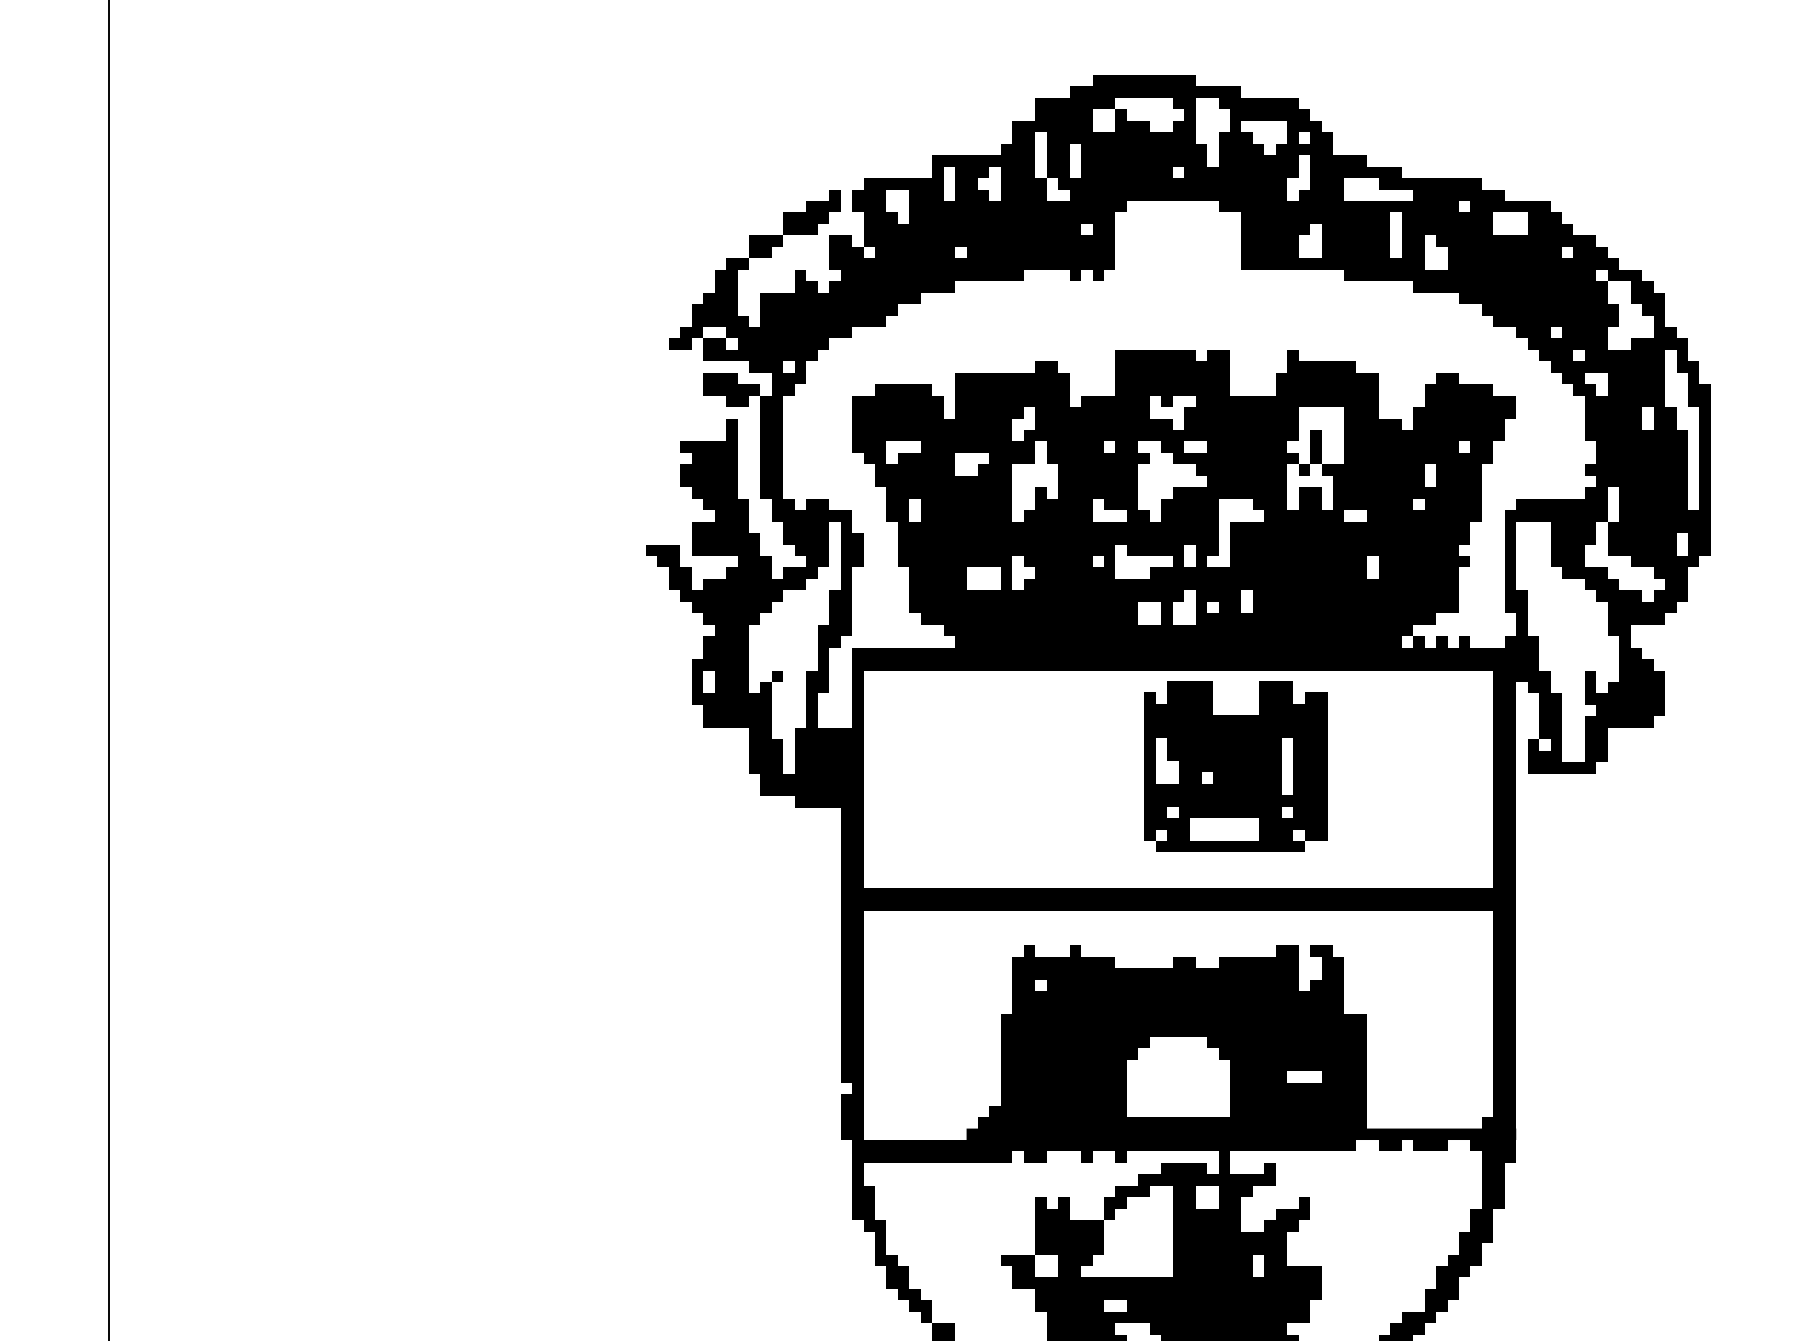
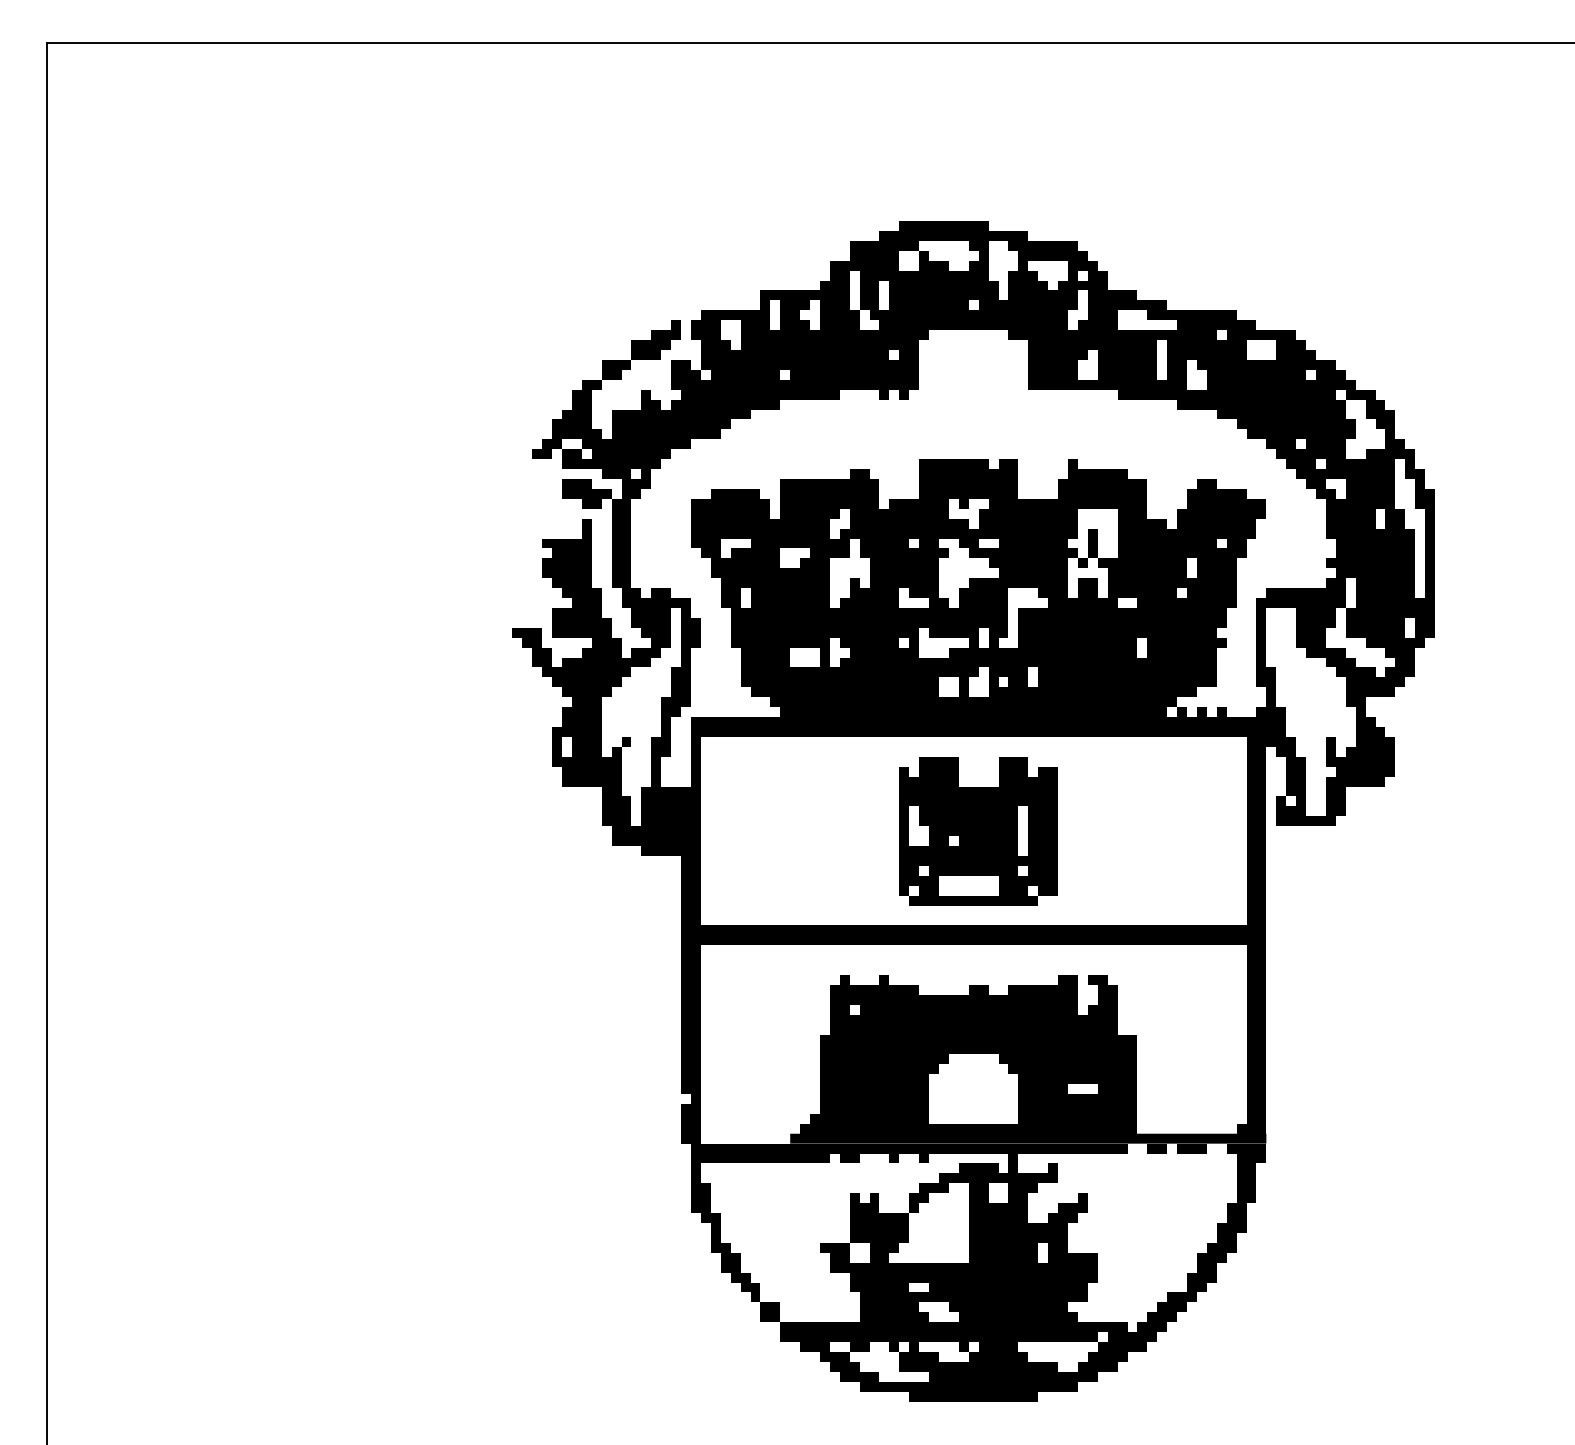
part: (1235, 766) -> (978, 831), moved

